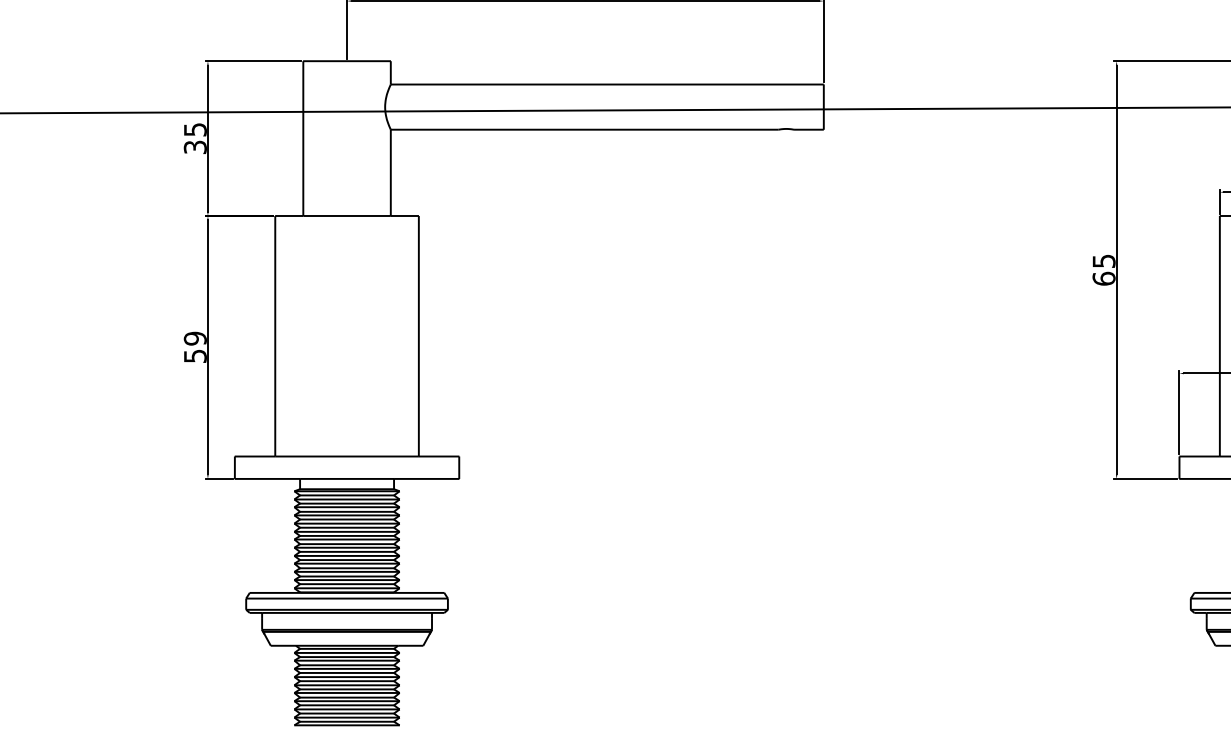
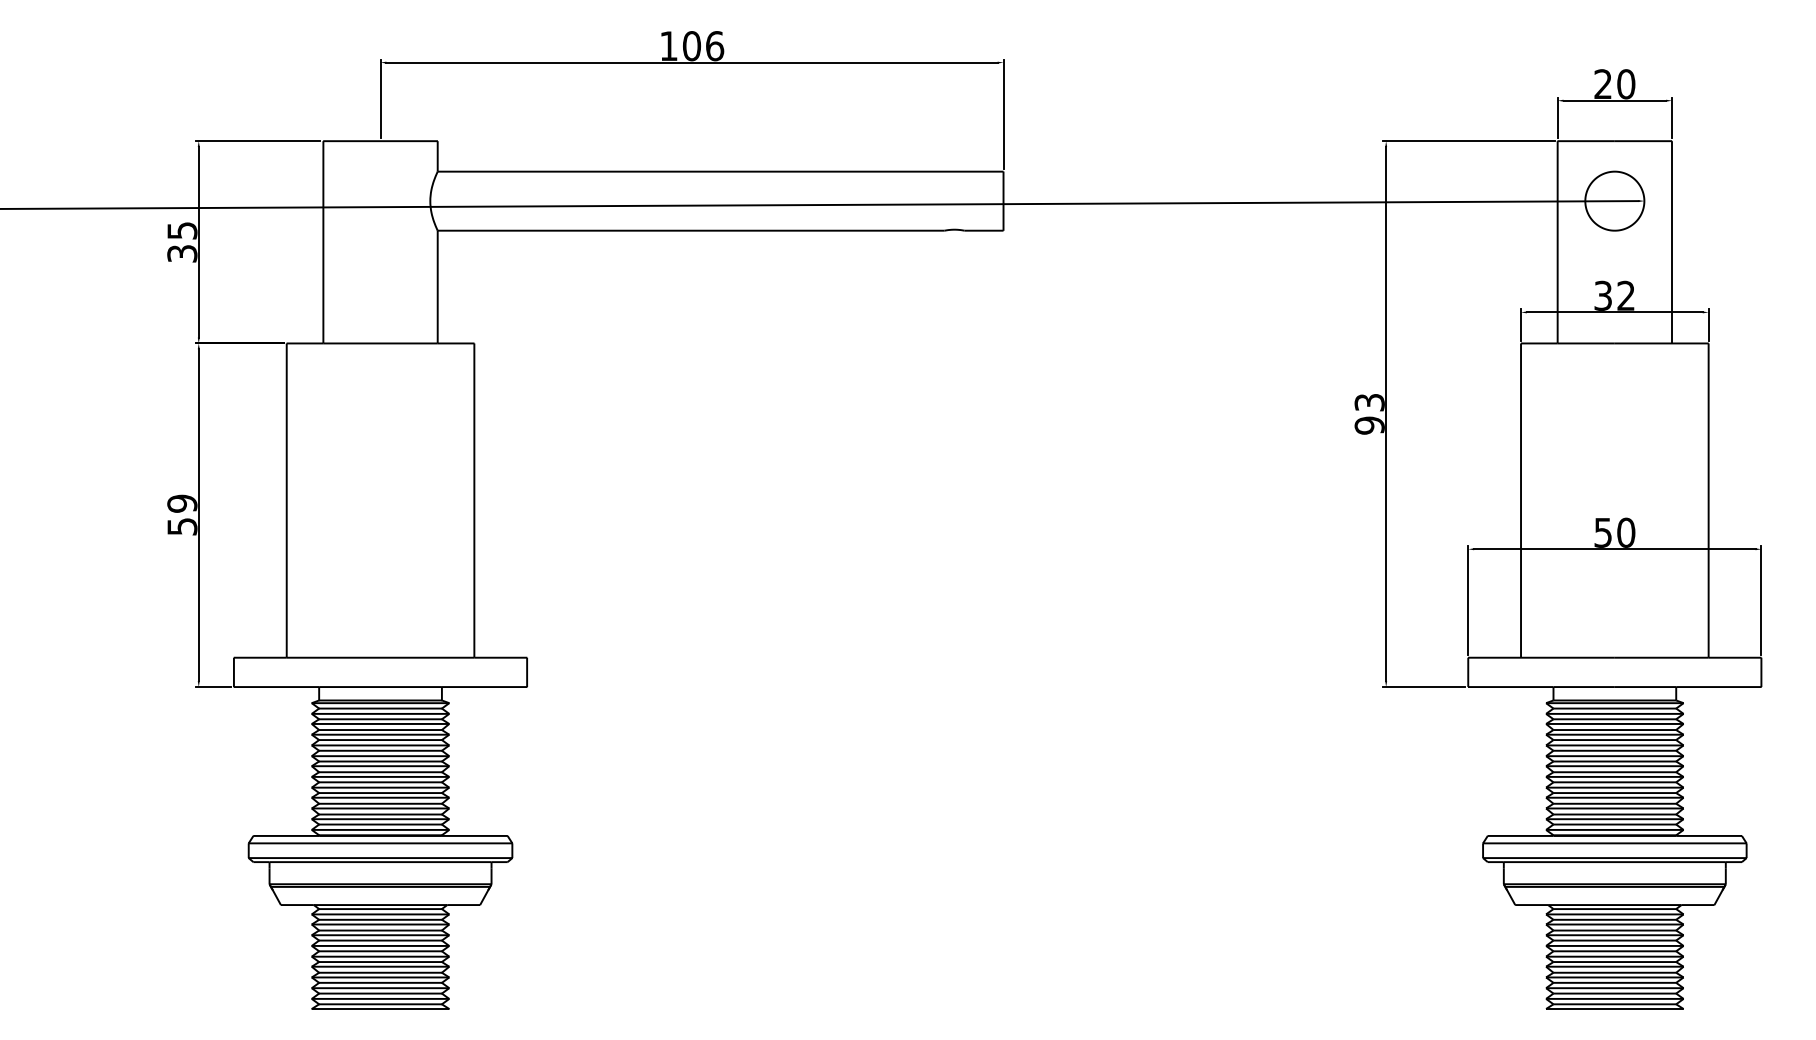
text: (1103, 270) -> (1369, 414), 65 -> 93

